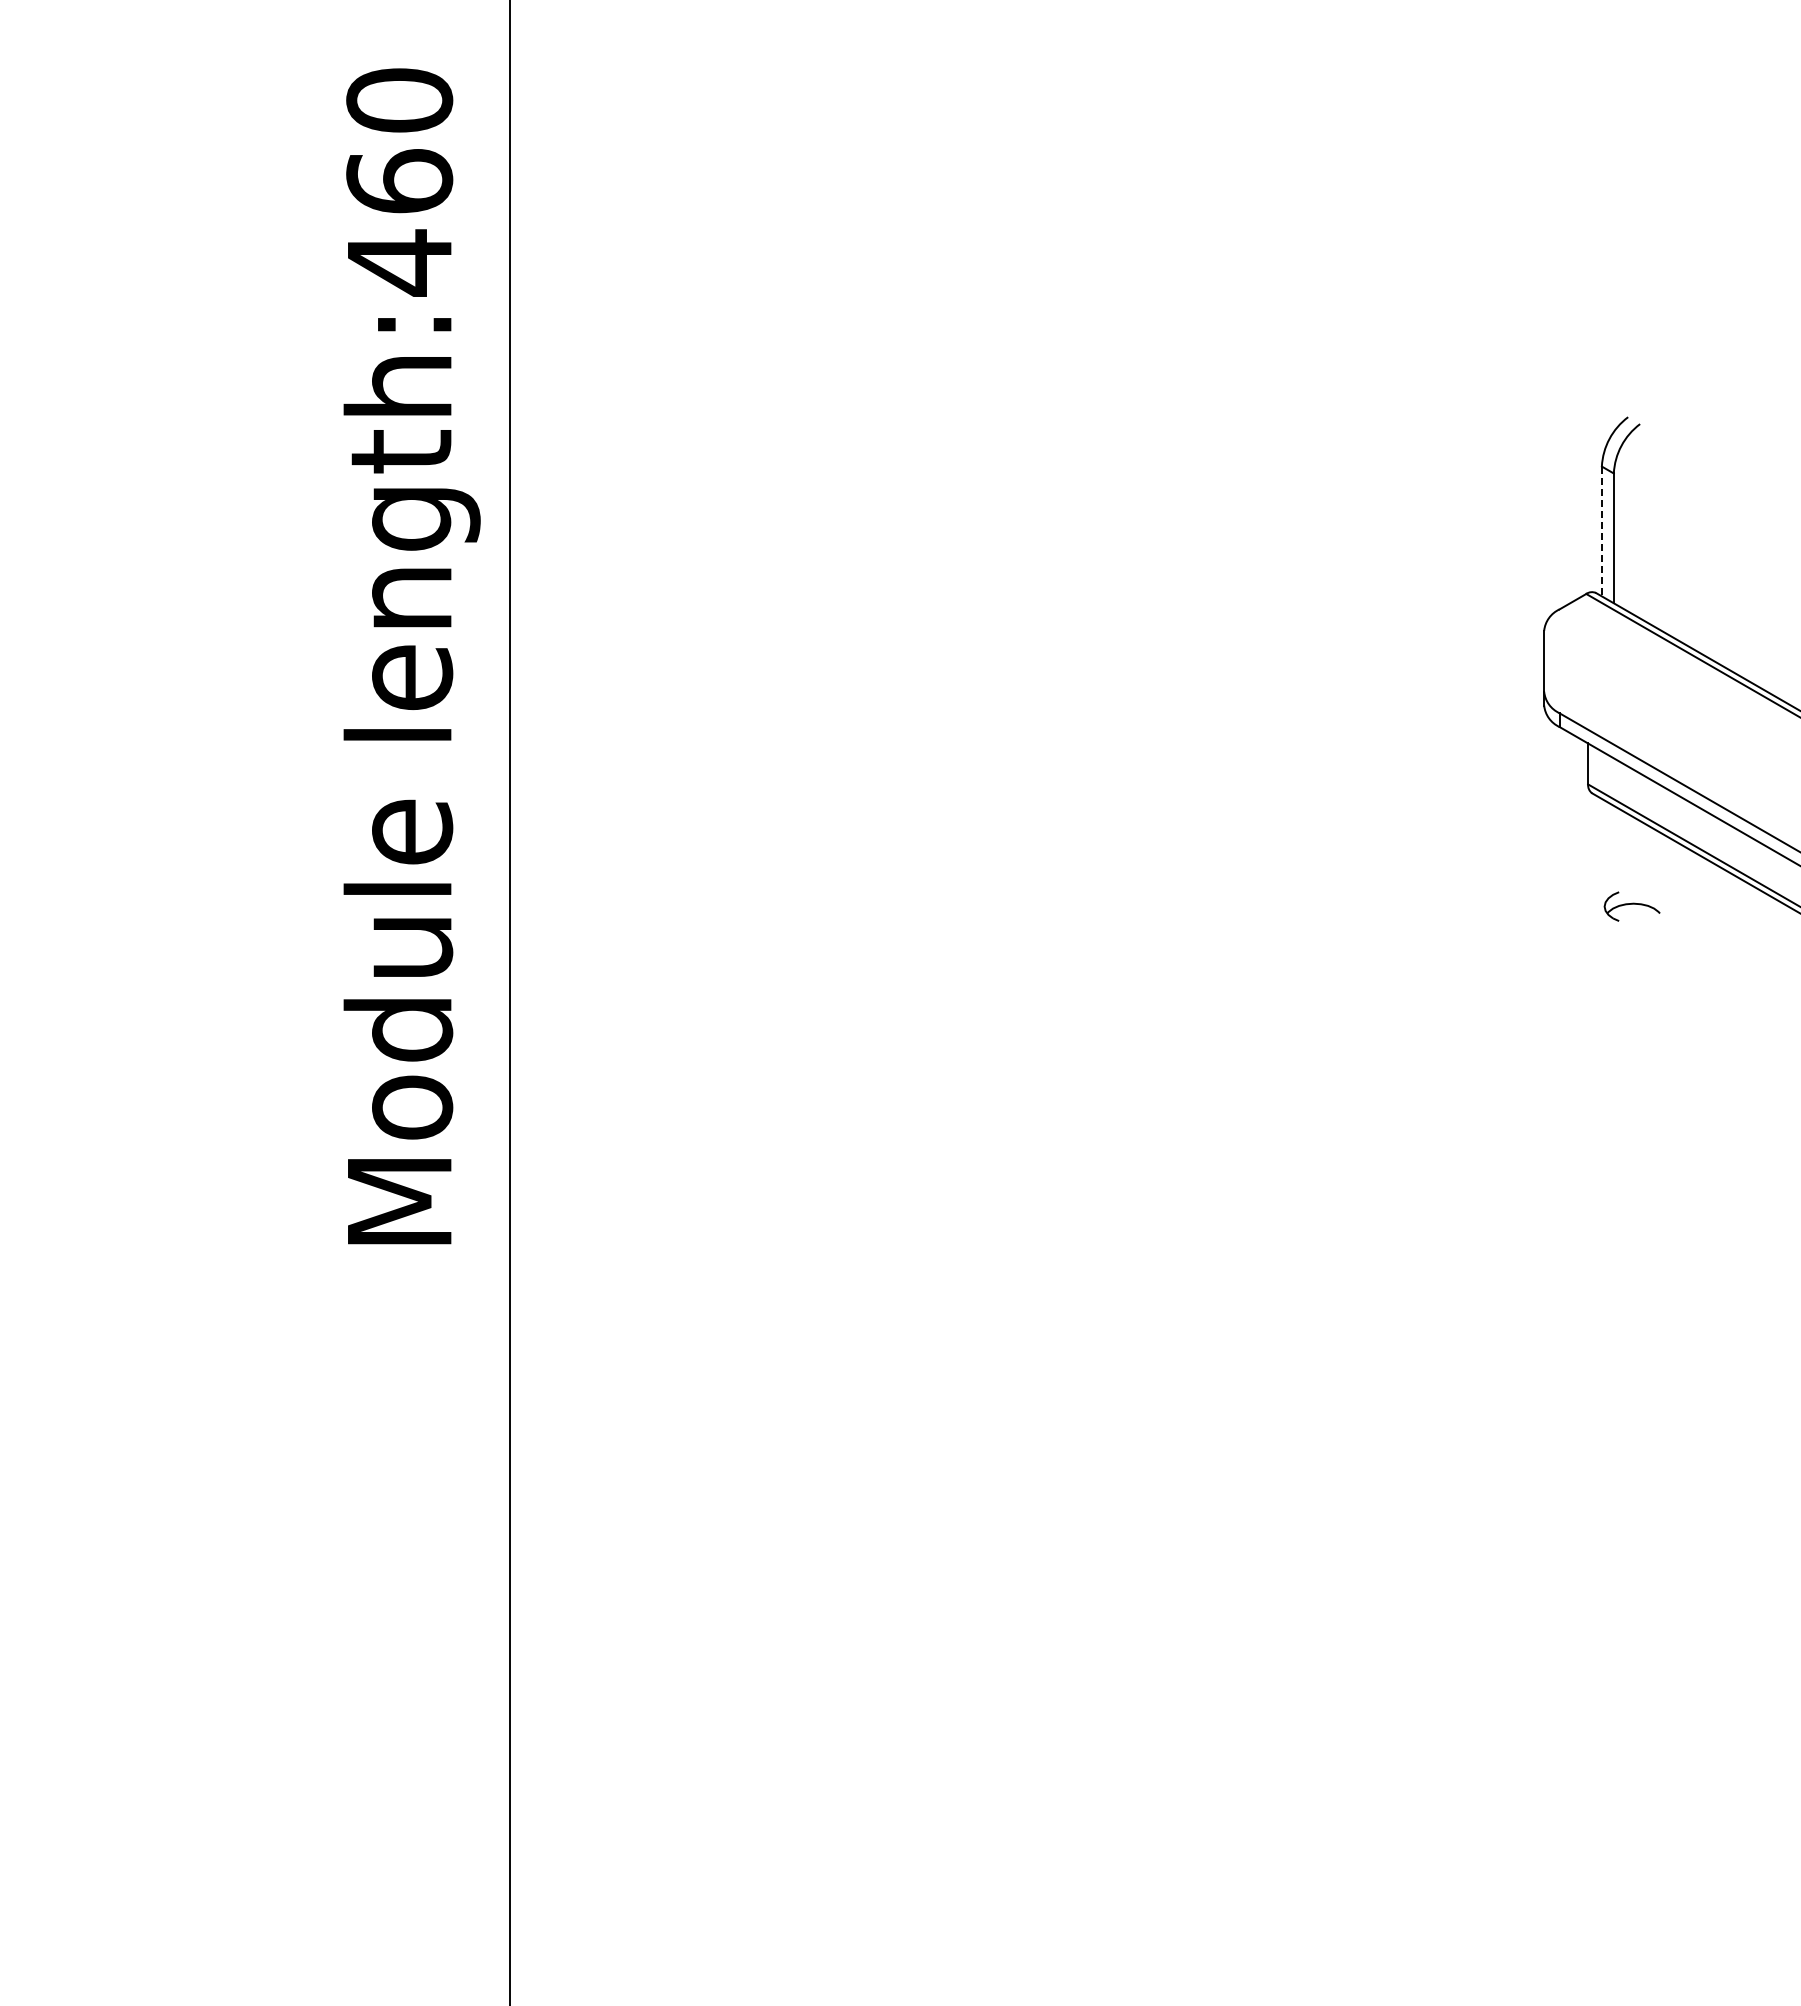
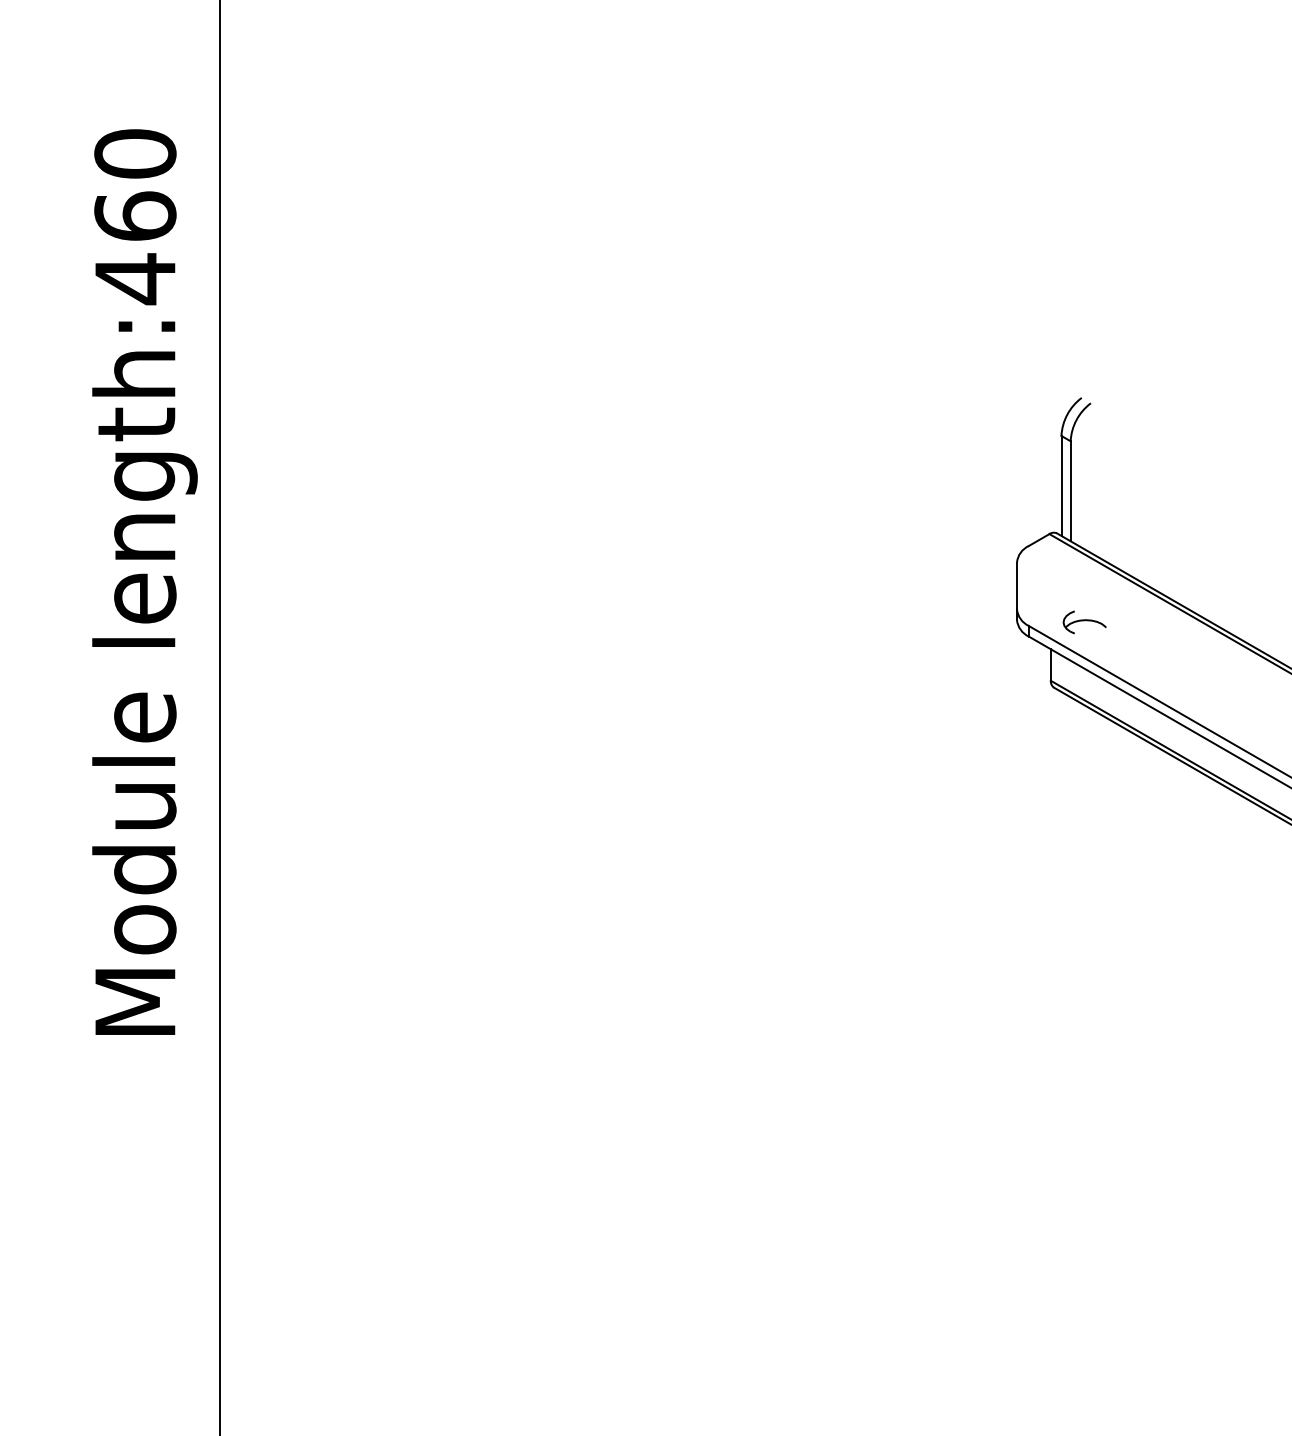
line: (1601, 531) -> (1061, 485), dashed -> solid
part: (1631, 906) -> (1084, 622), moved

